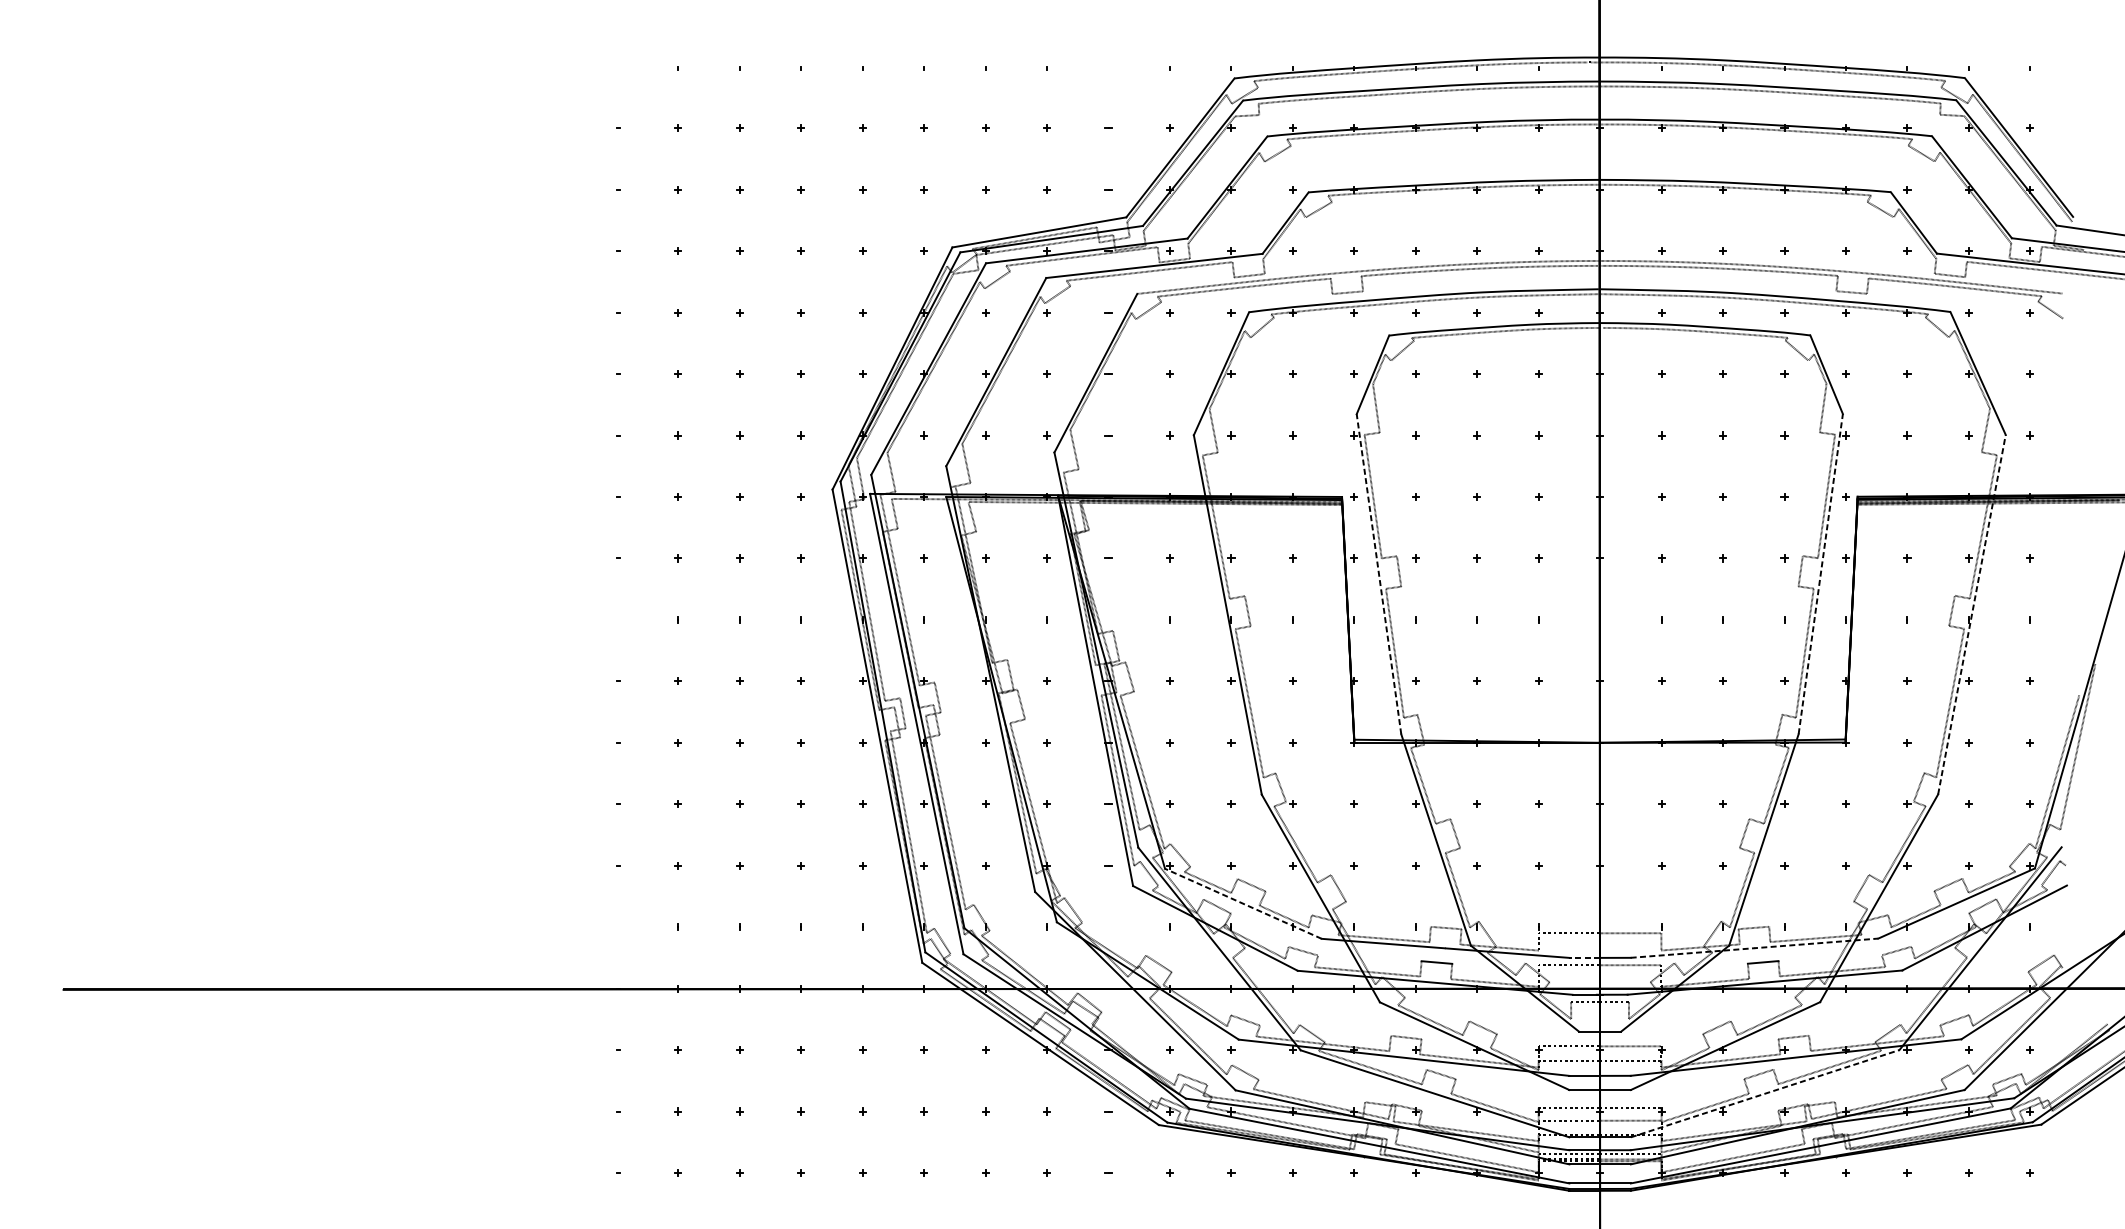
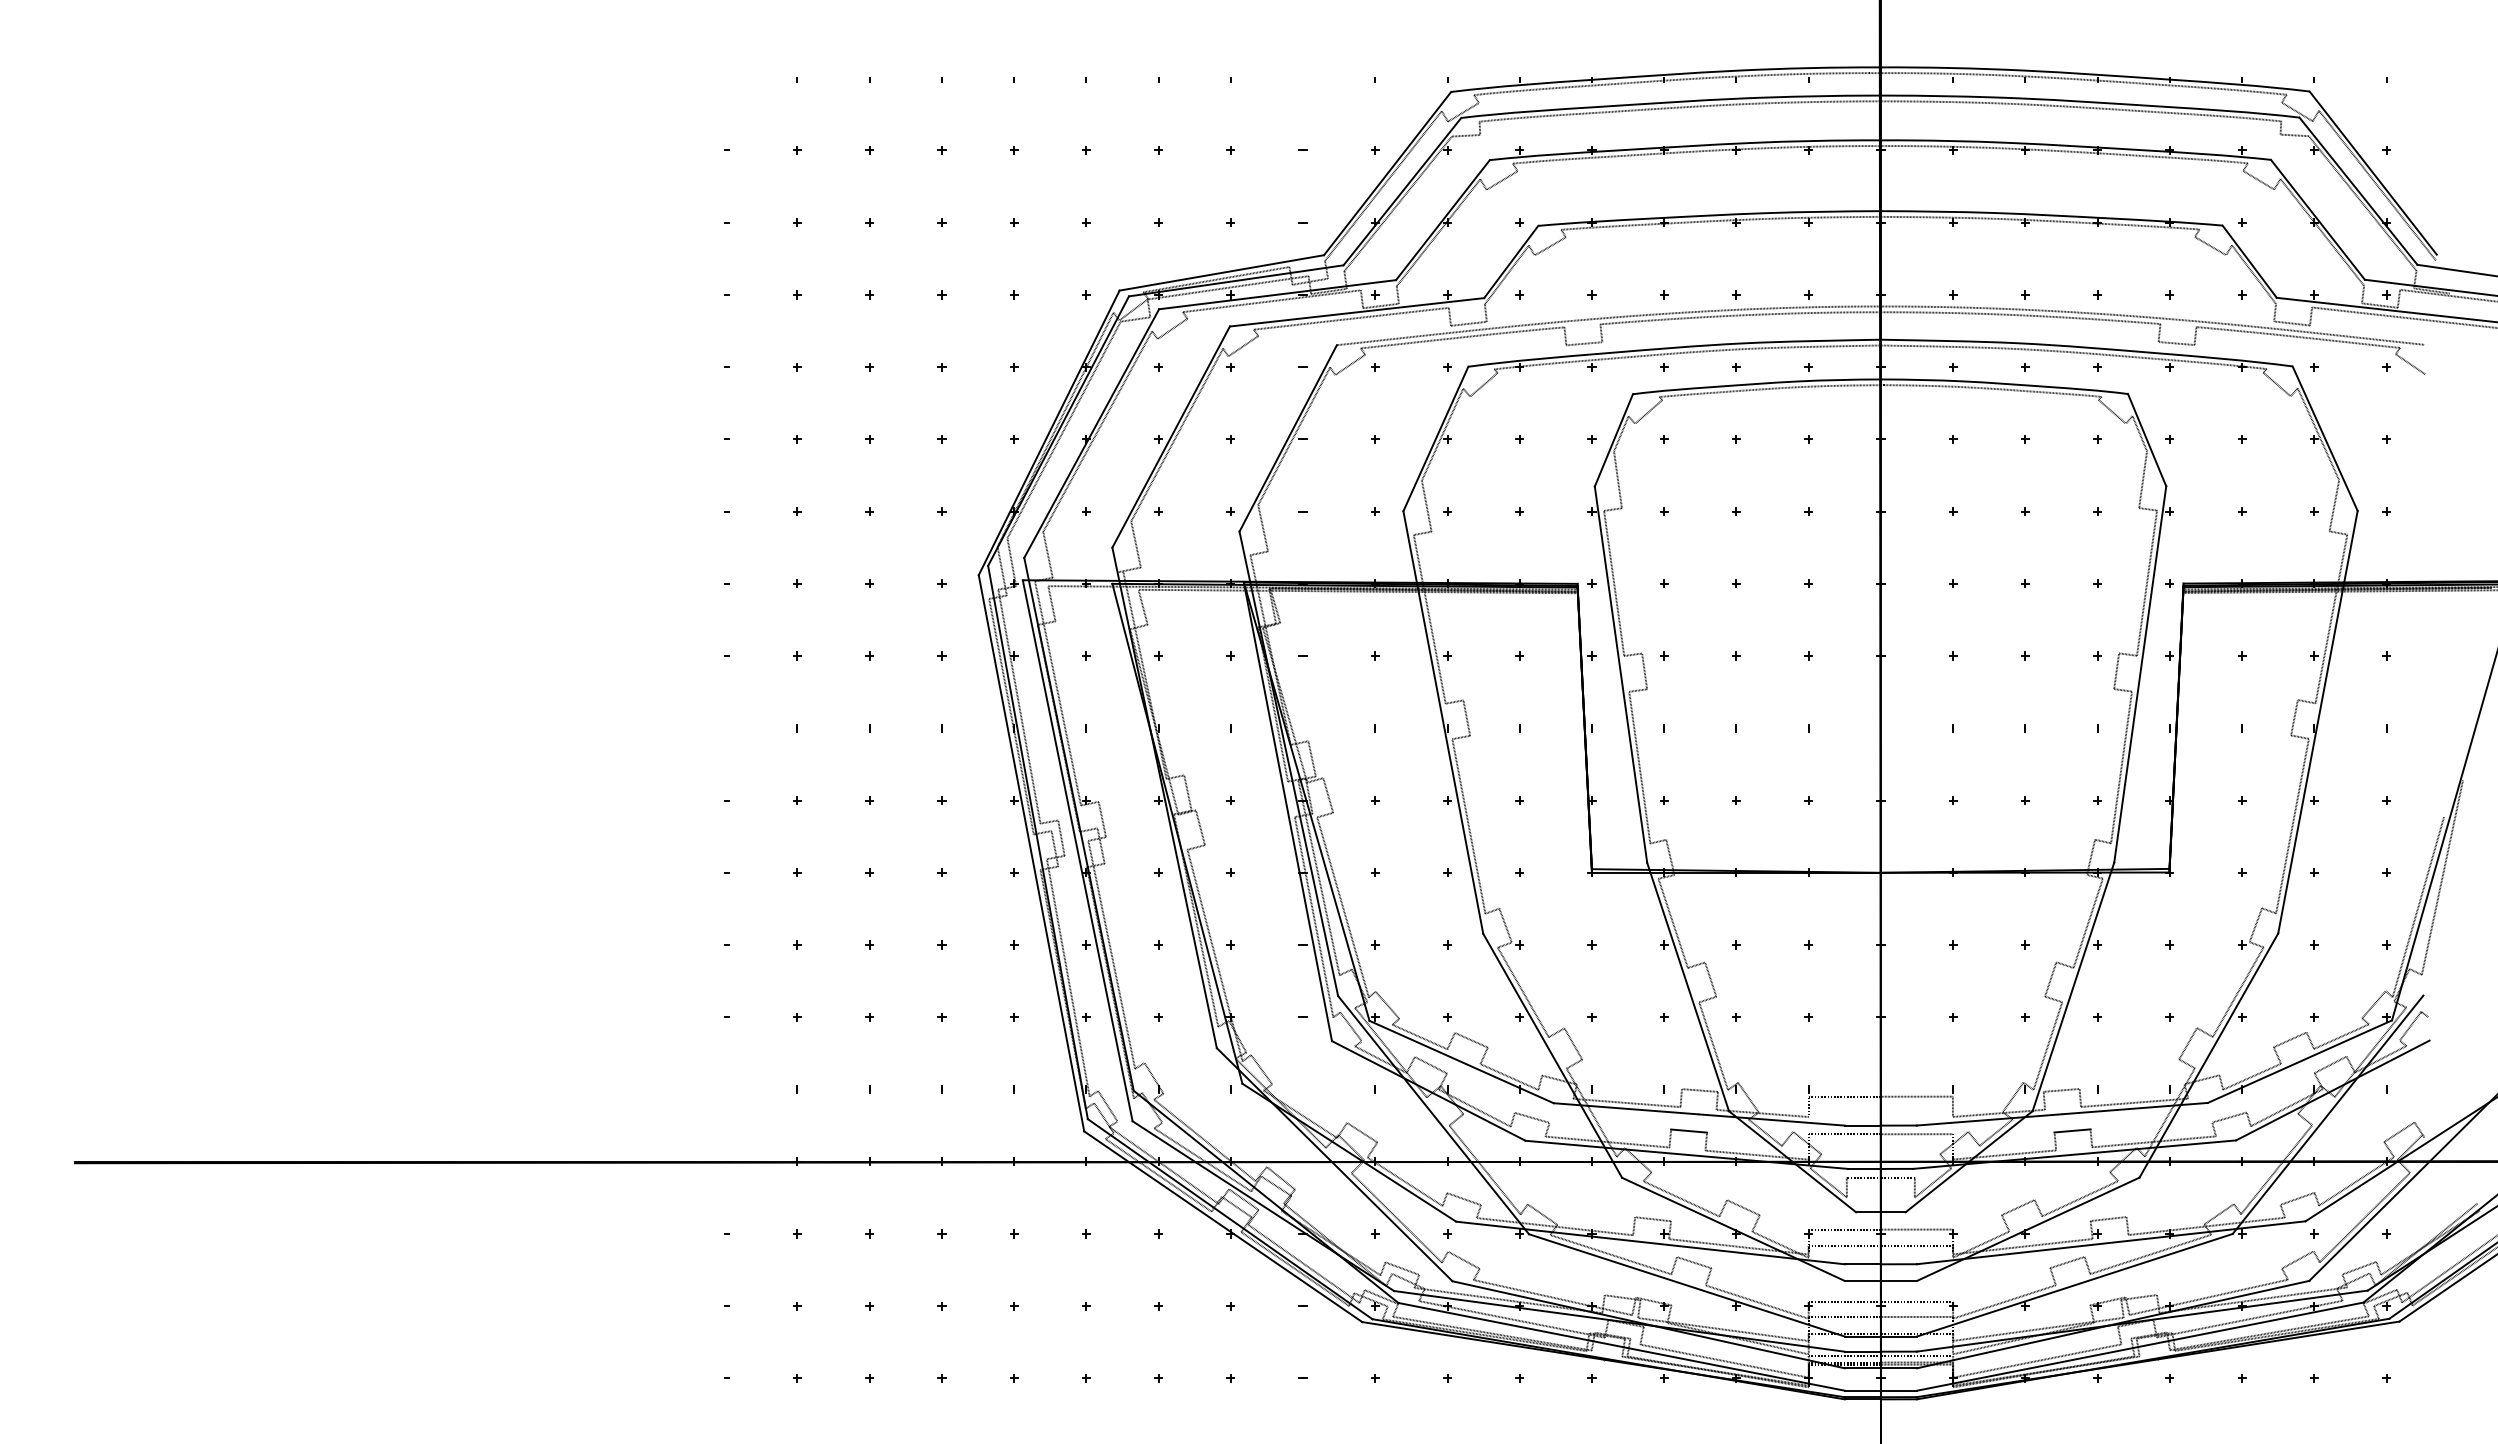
line: (1379, 574) -> (1621, 674), dashed -> solid
line: (1820, 574) -> (2140, 674), dashed -> solid
line: (1971, 614) -> (2317, 722), dashed -> solid
line: (1243, 904) -> (1461, 1062), dashed -> solid
line: (1754, 948) -> (2062, 1114), dashed -> solid
line: (1584, 957) -> (1862, 1125), dashed -> solid
line: (1764, 1093) -> (2074, 1285), dashed -> solid

